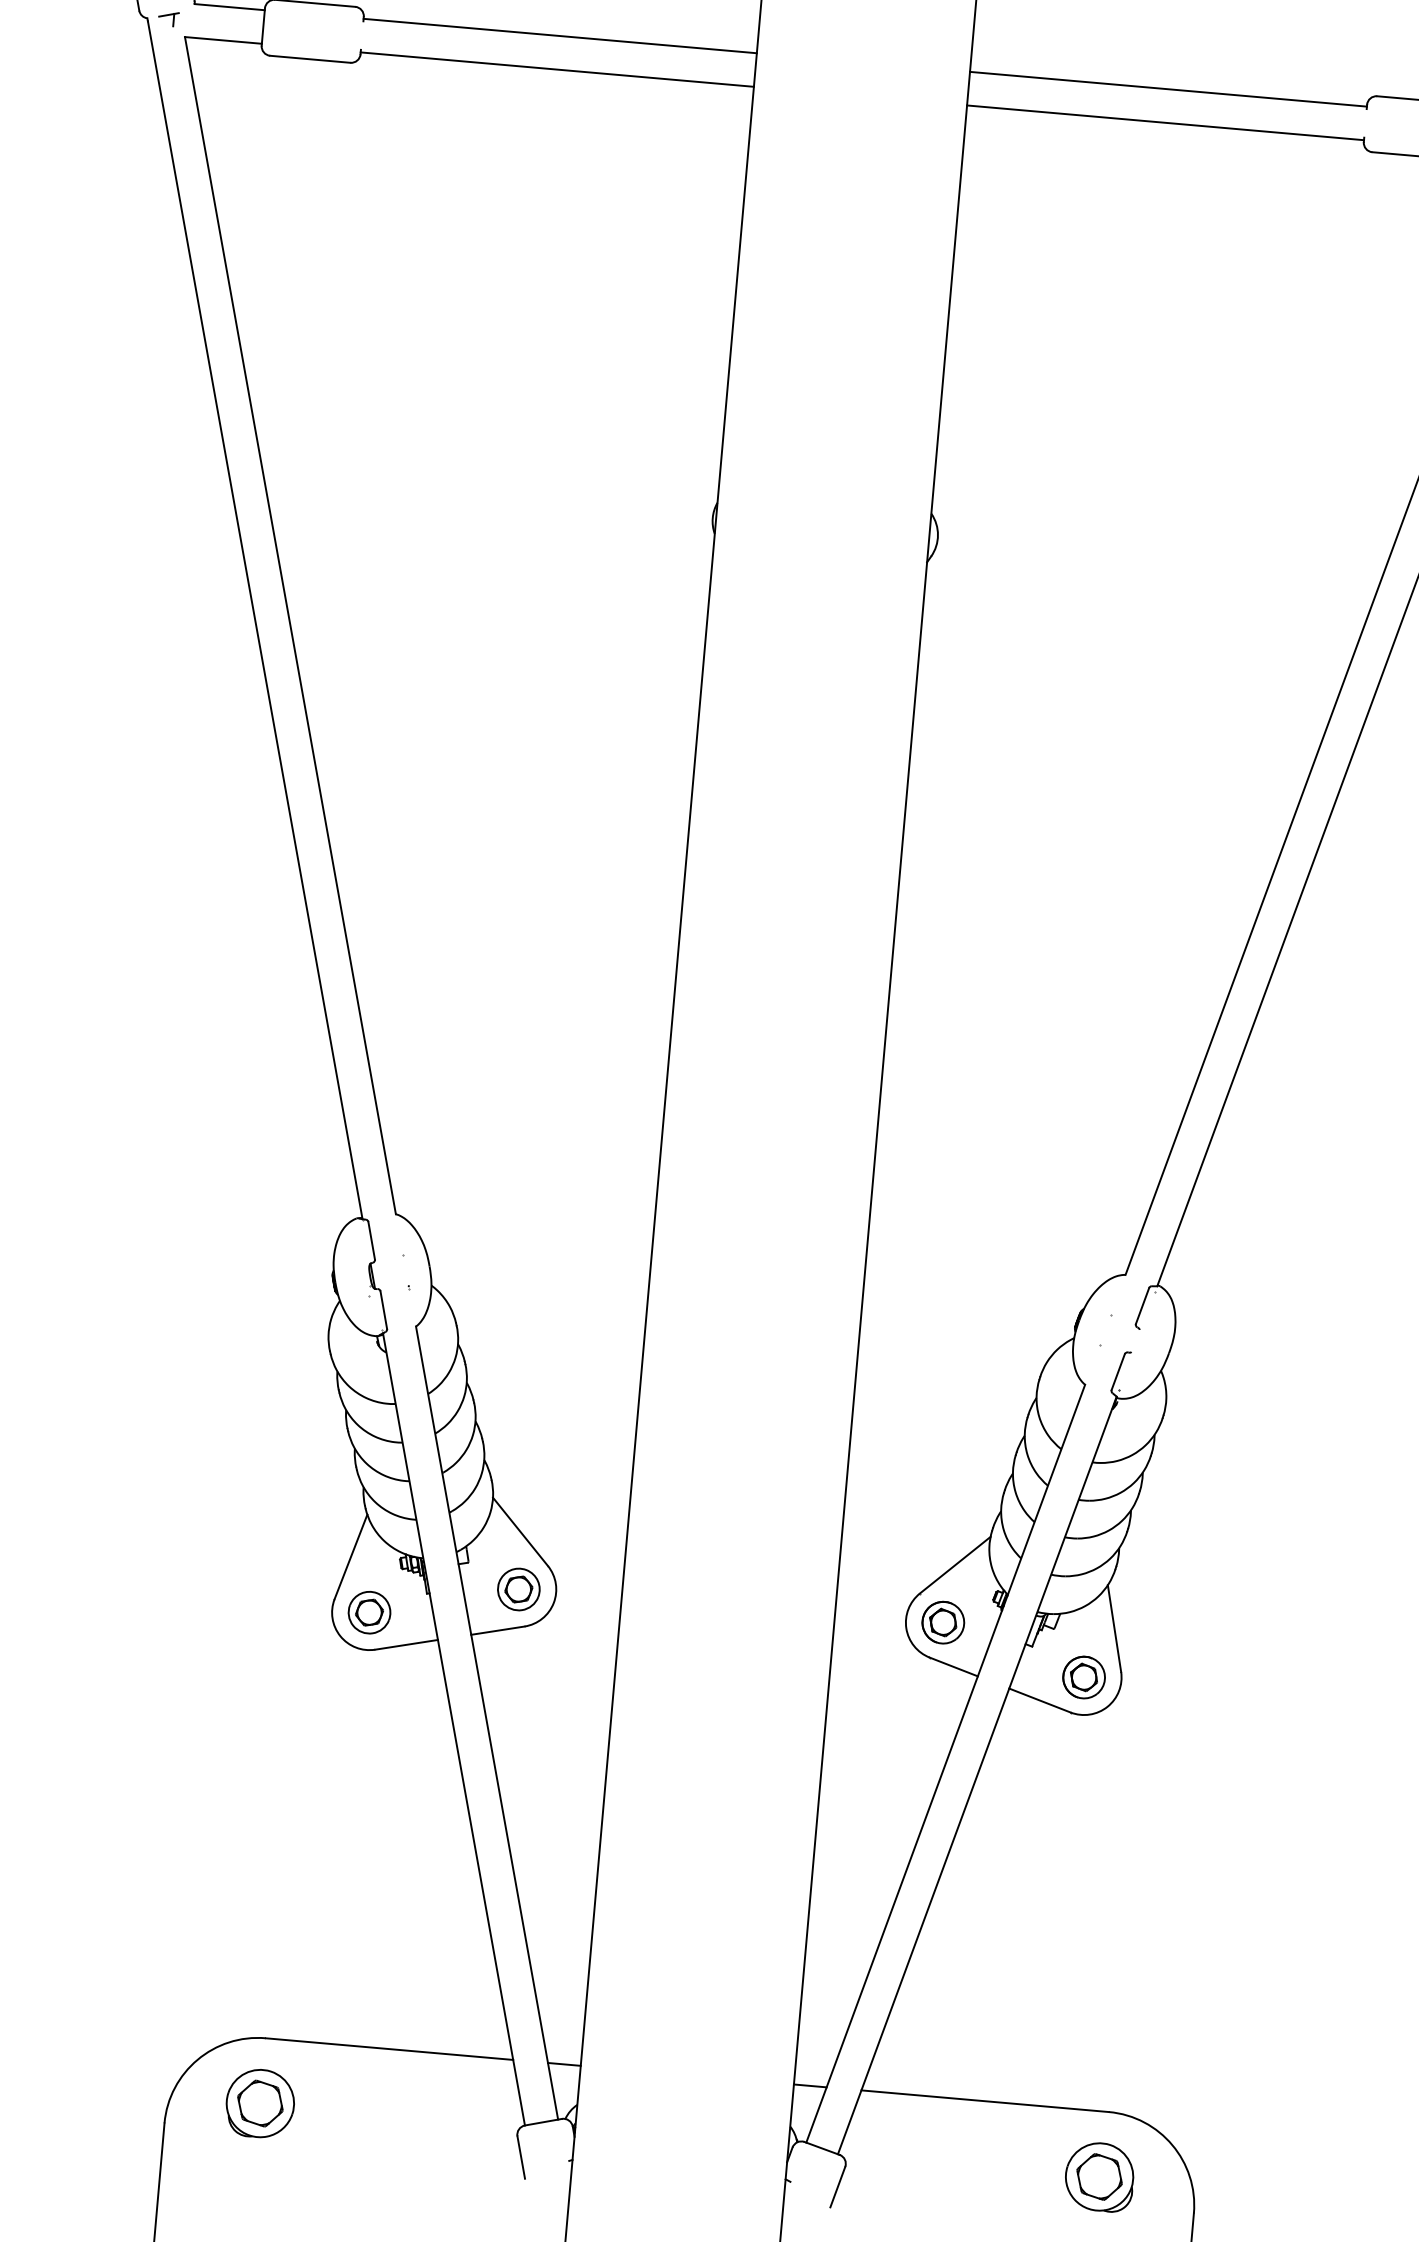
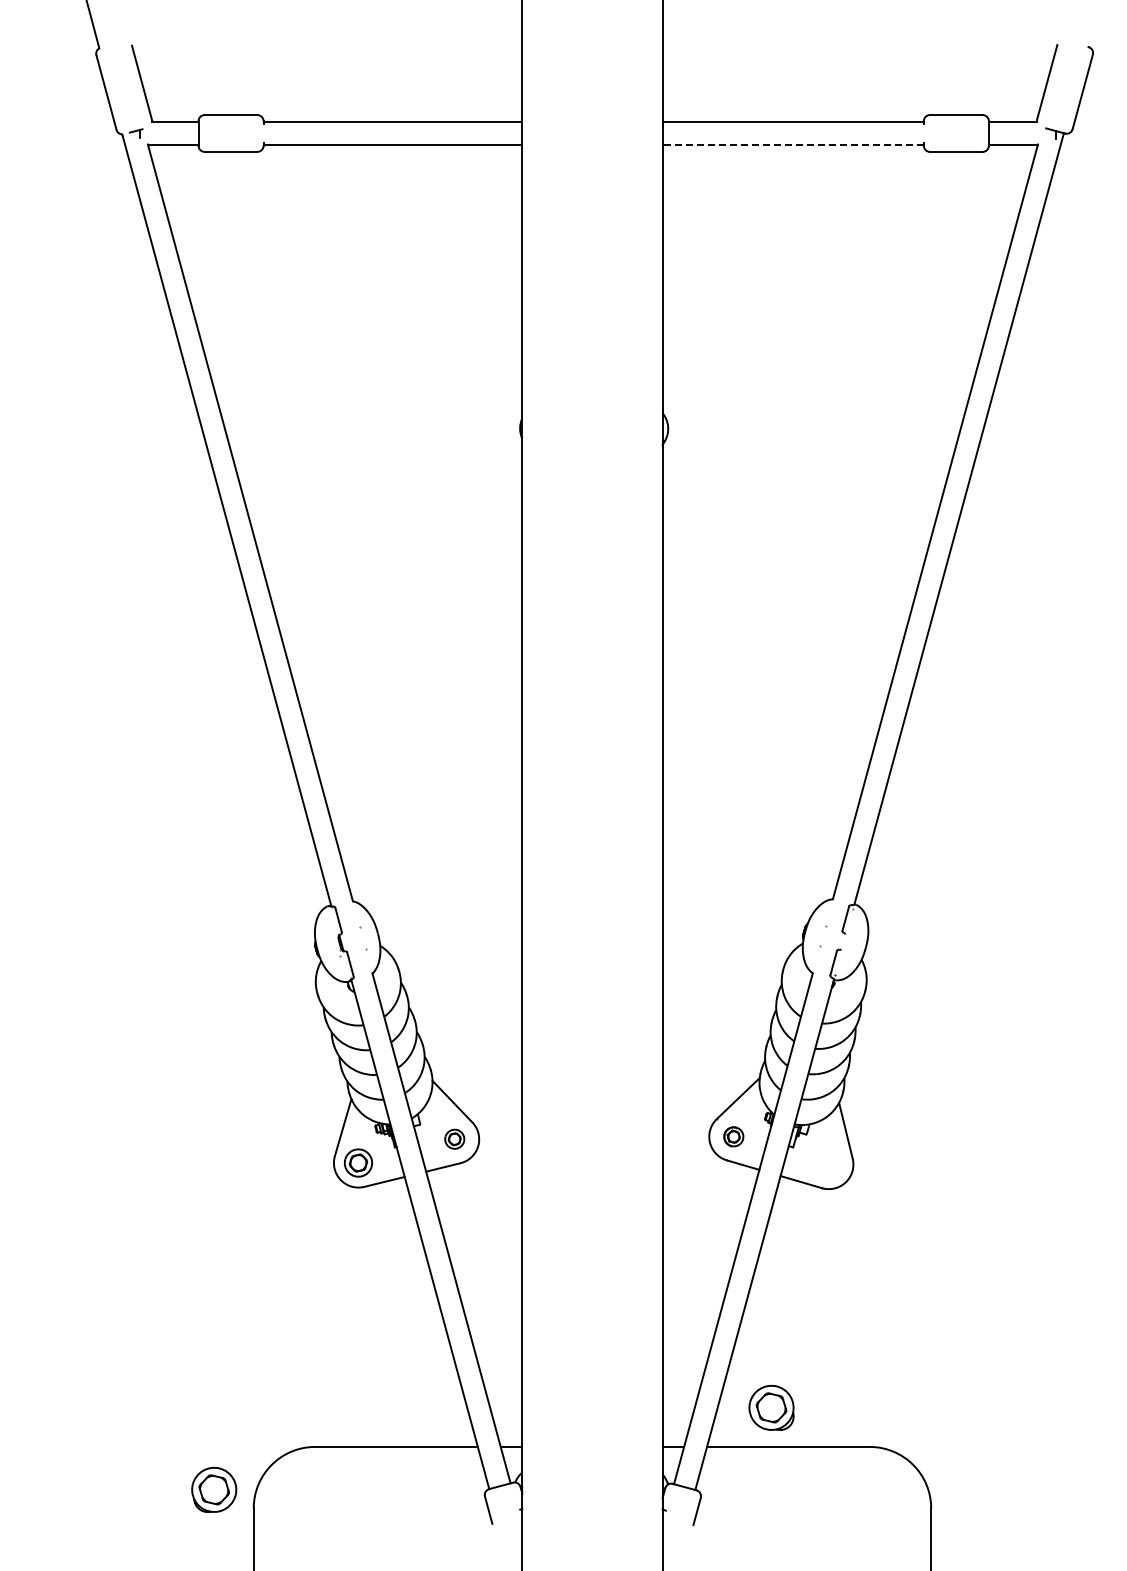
line: (1165, 122) -> (793, 144), solid -> dashed
part: (518, 1588) -> (454, 1138), size x0.7
part: (942, 1622) -> (733, 1136), size x0.7
part: (1083, 1677) -> (828, 1164), removed
part: (260, 2103) -> (214, 1489), moved
part: (1099, 2176) -> (771, 1407), moved

